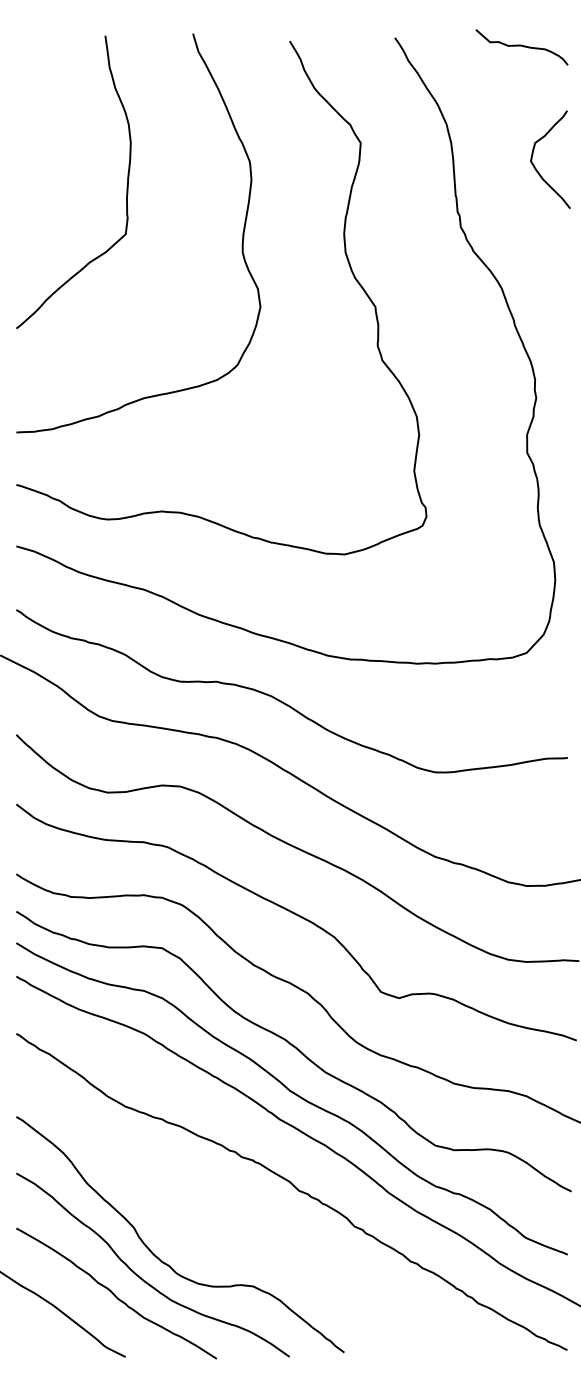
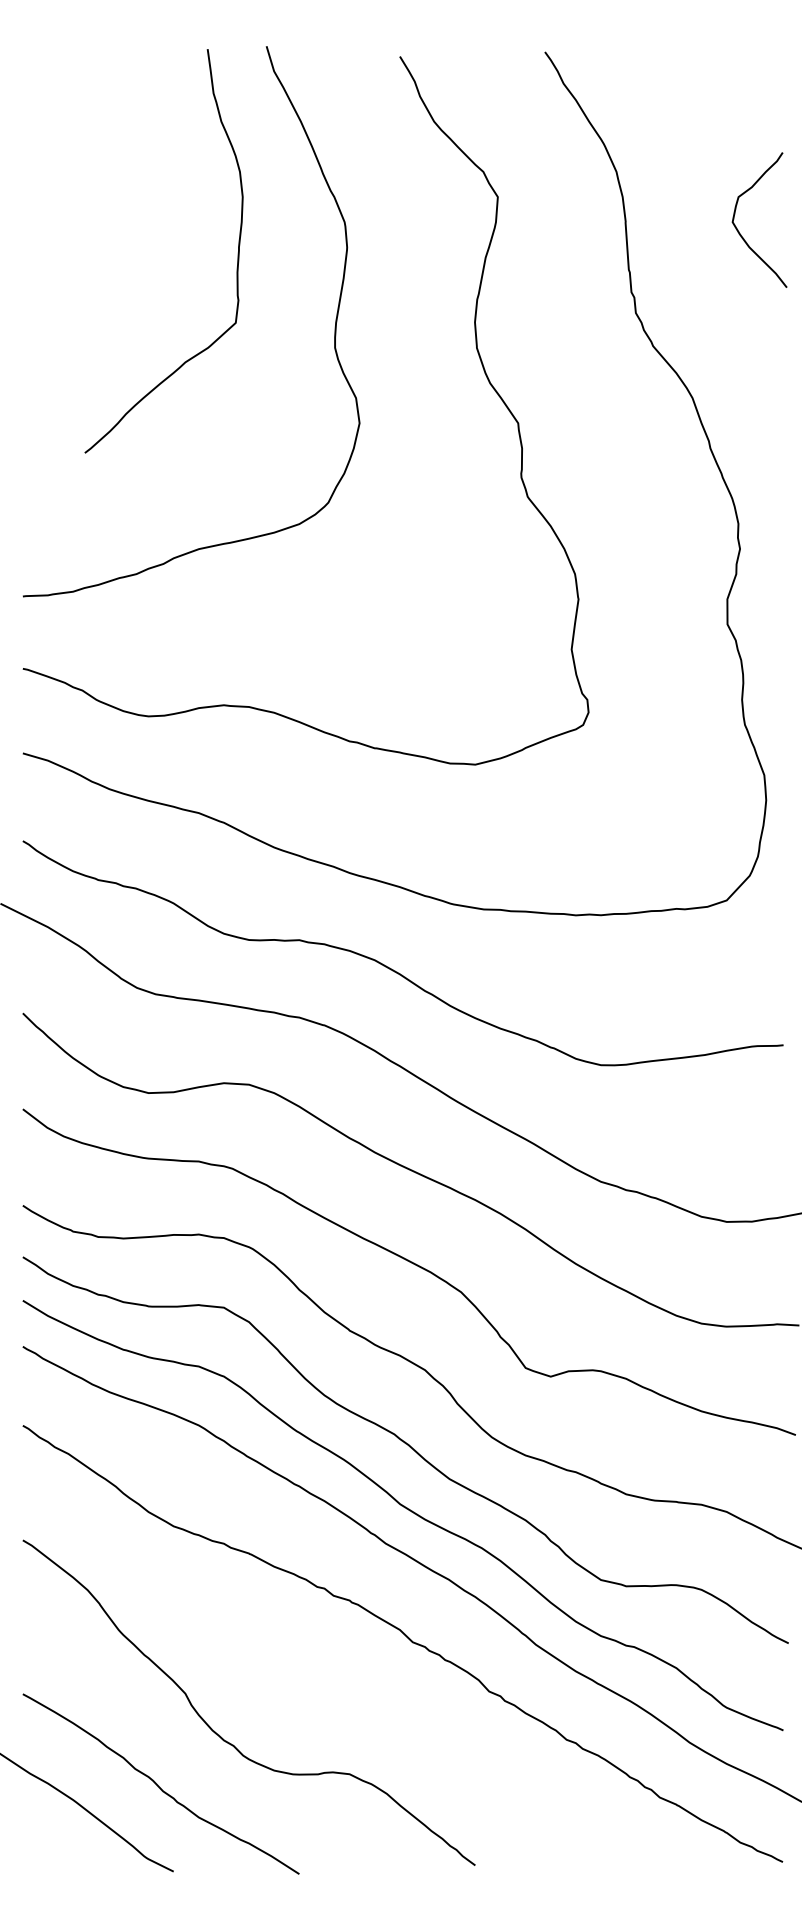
curve: (522, 46) -> (720, 63), removed
curve: (127, 183) -> (237, 253), moved
curve: (140, 1277) -> (194, 1761), removed

